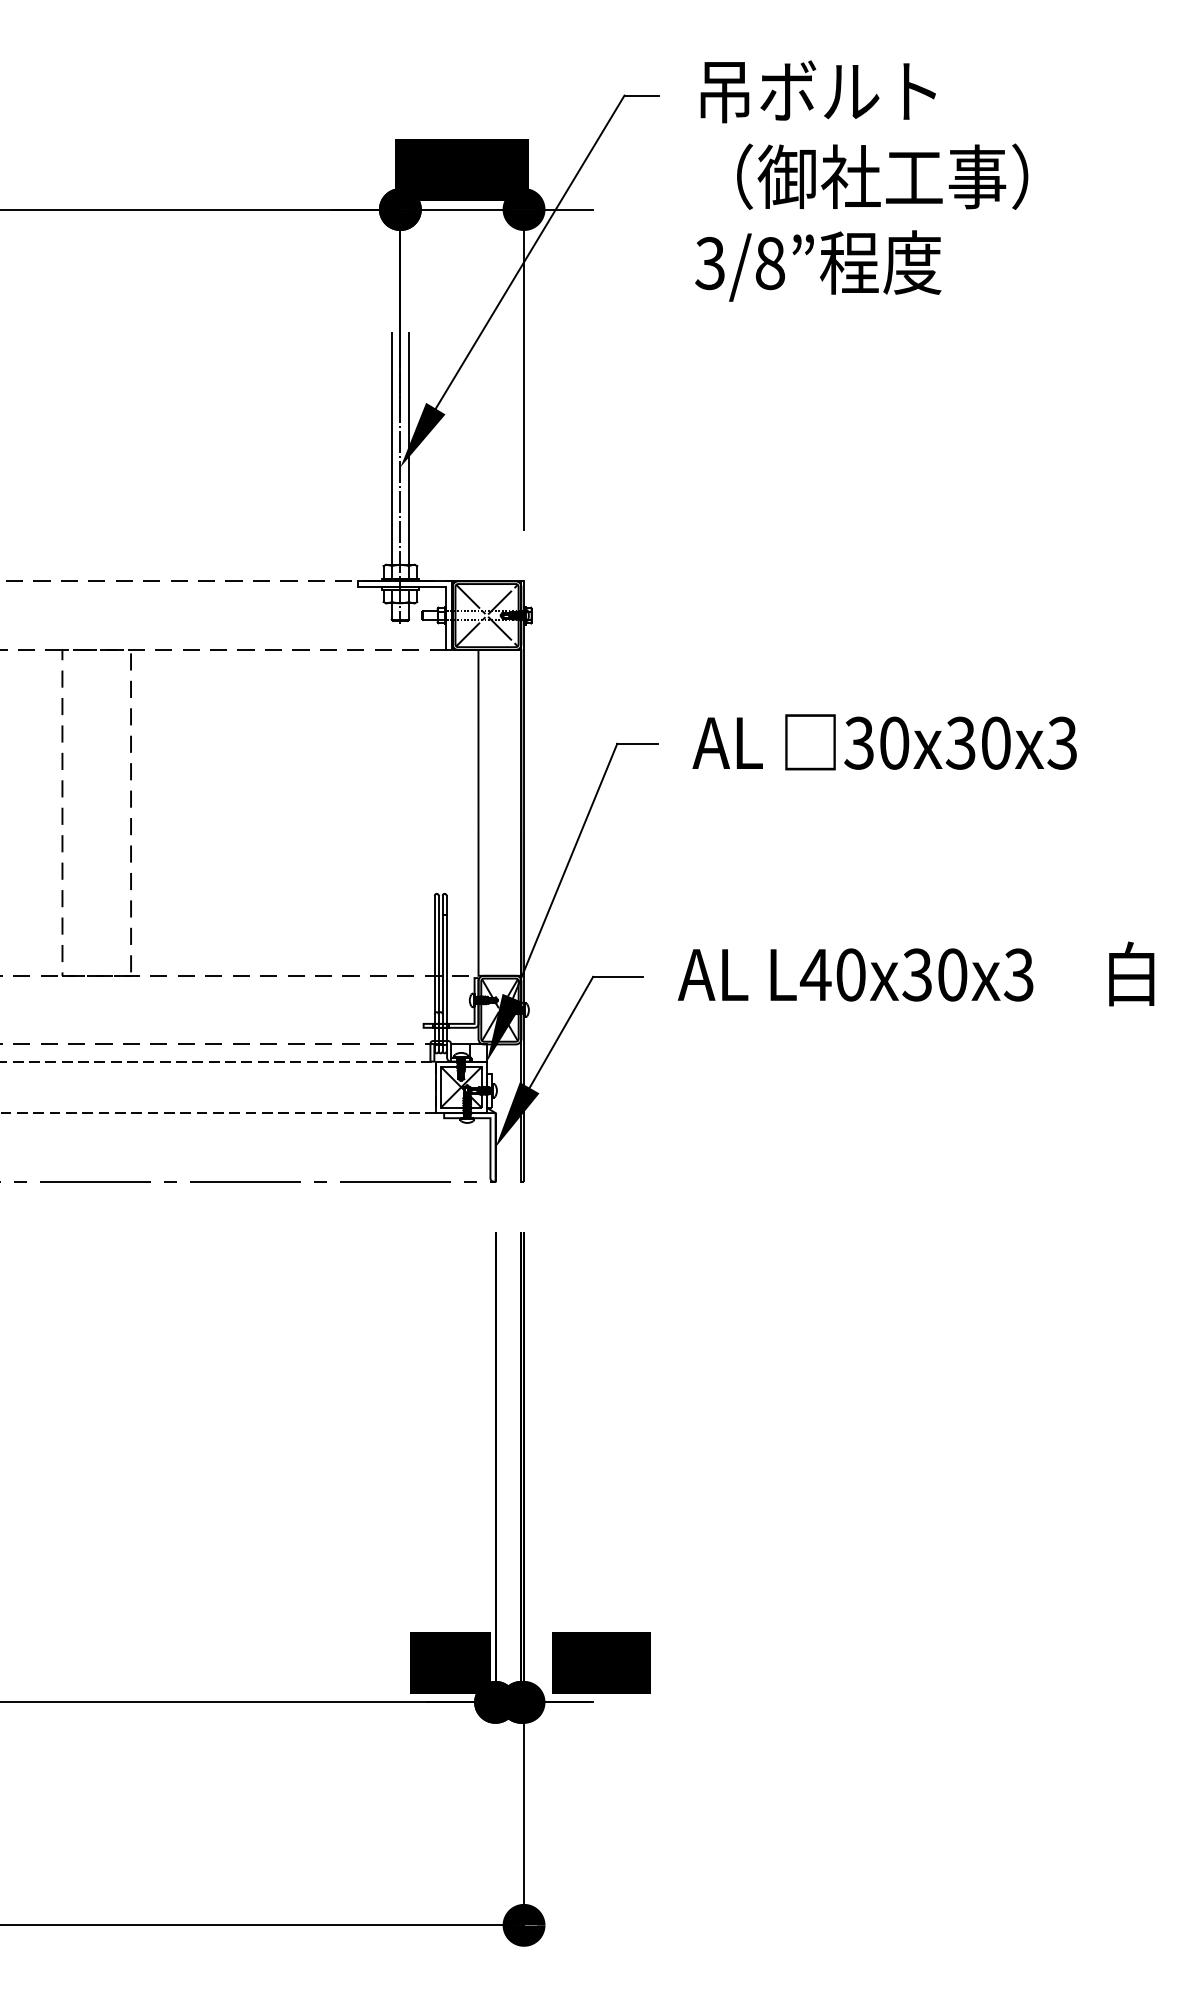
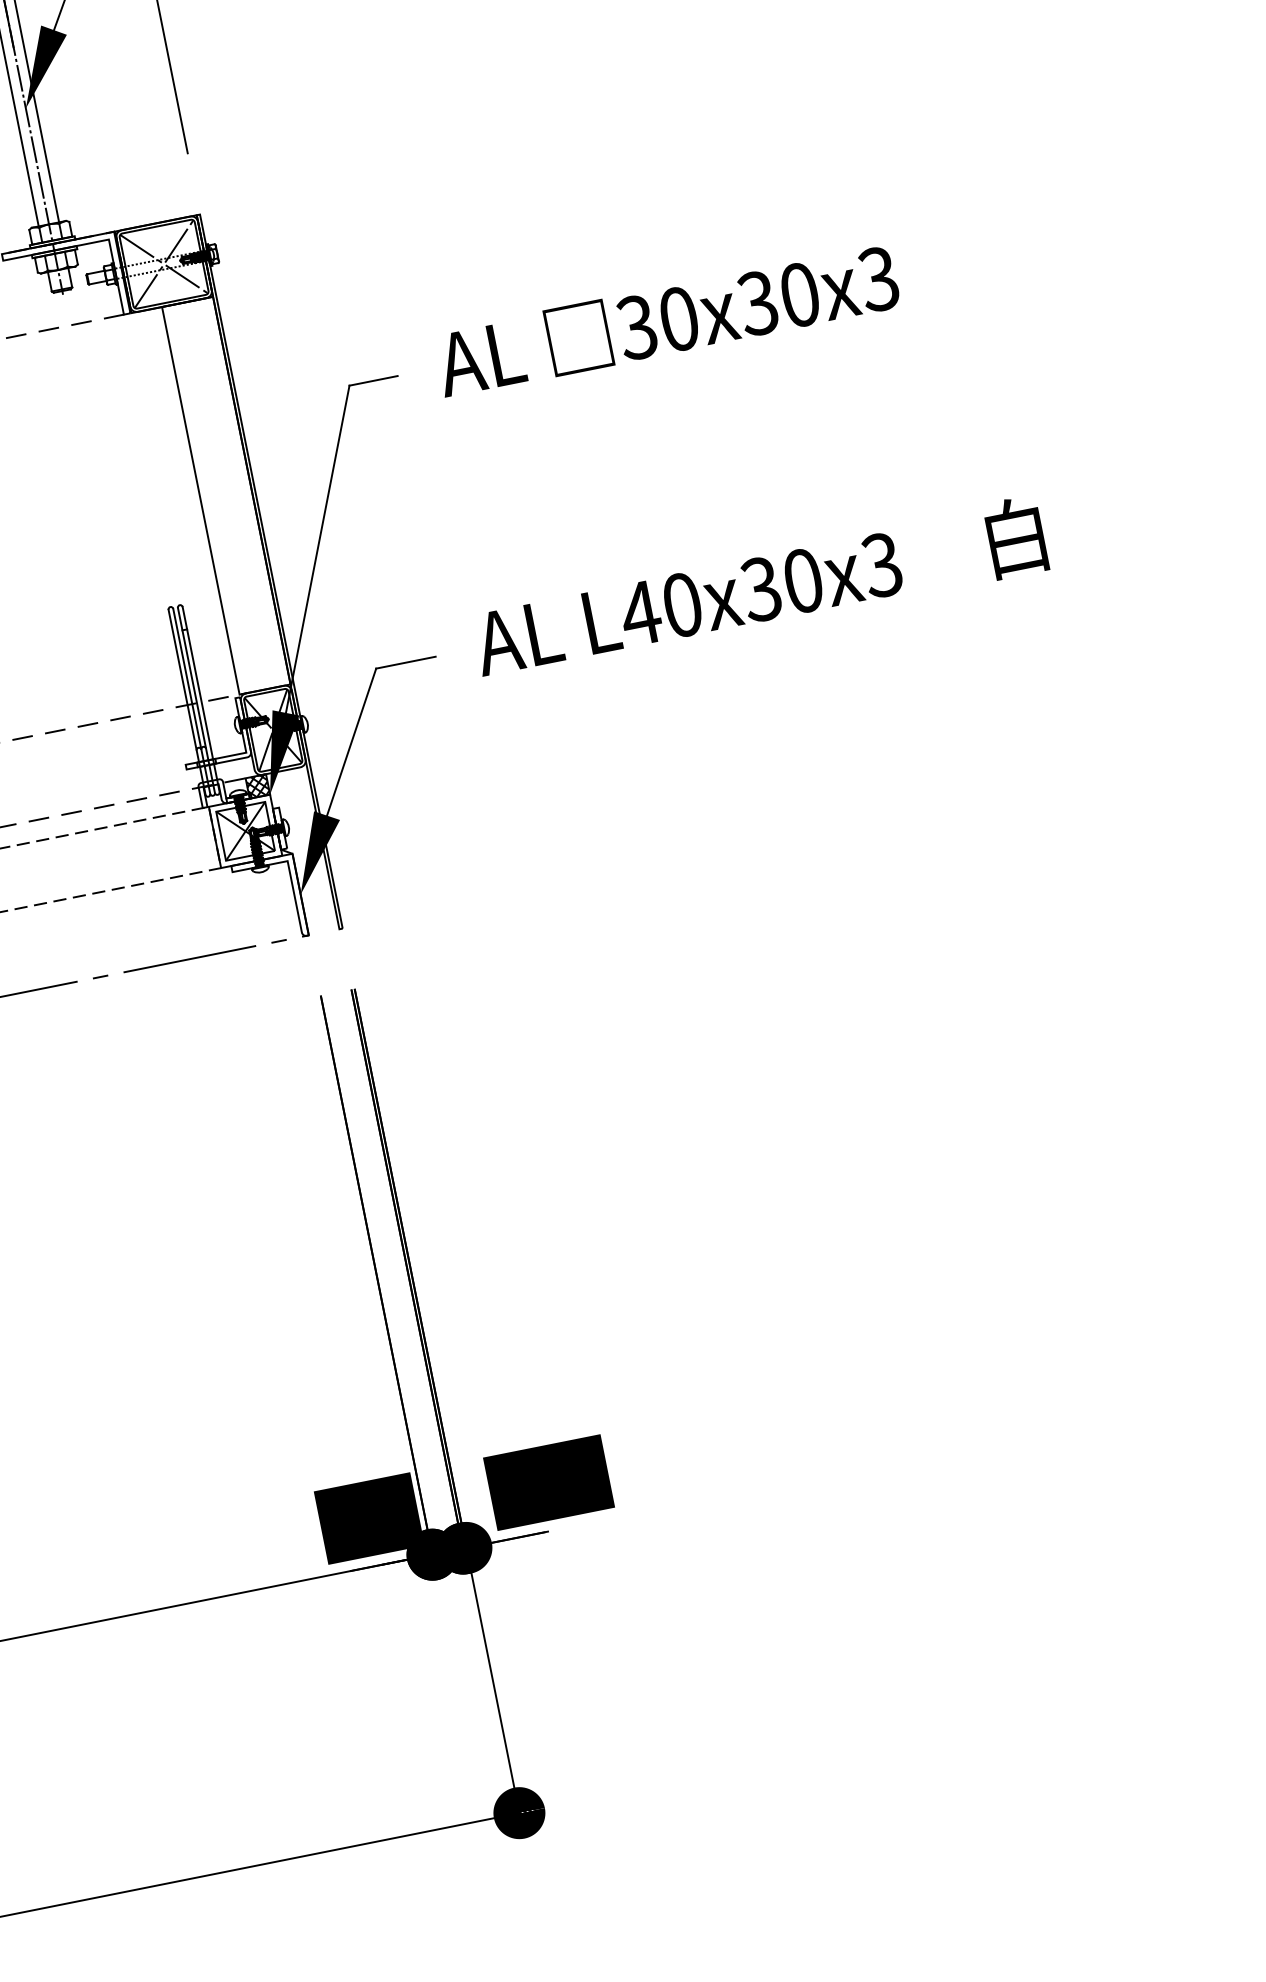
hatch: (478, 1052) -> (257, 785), added

